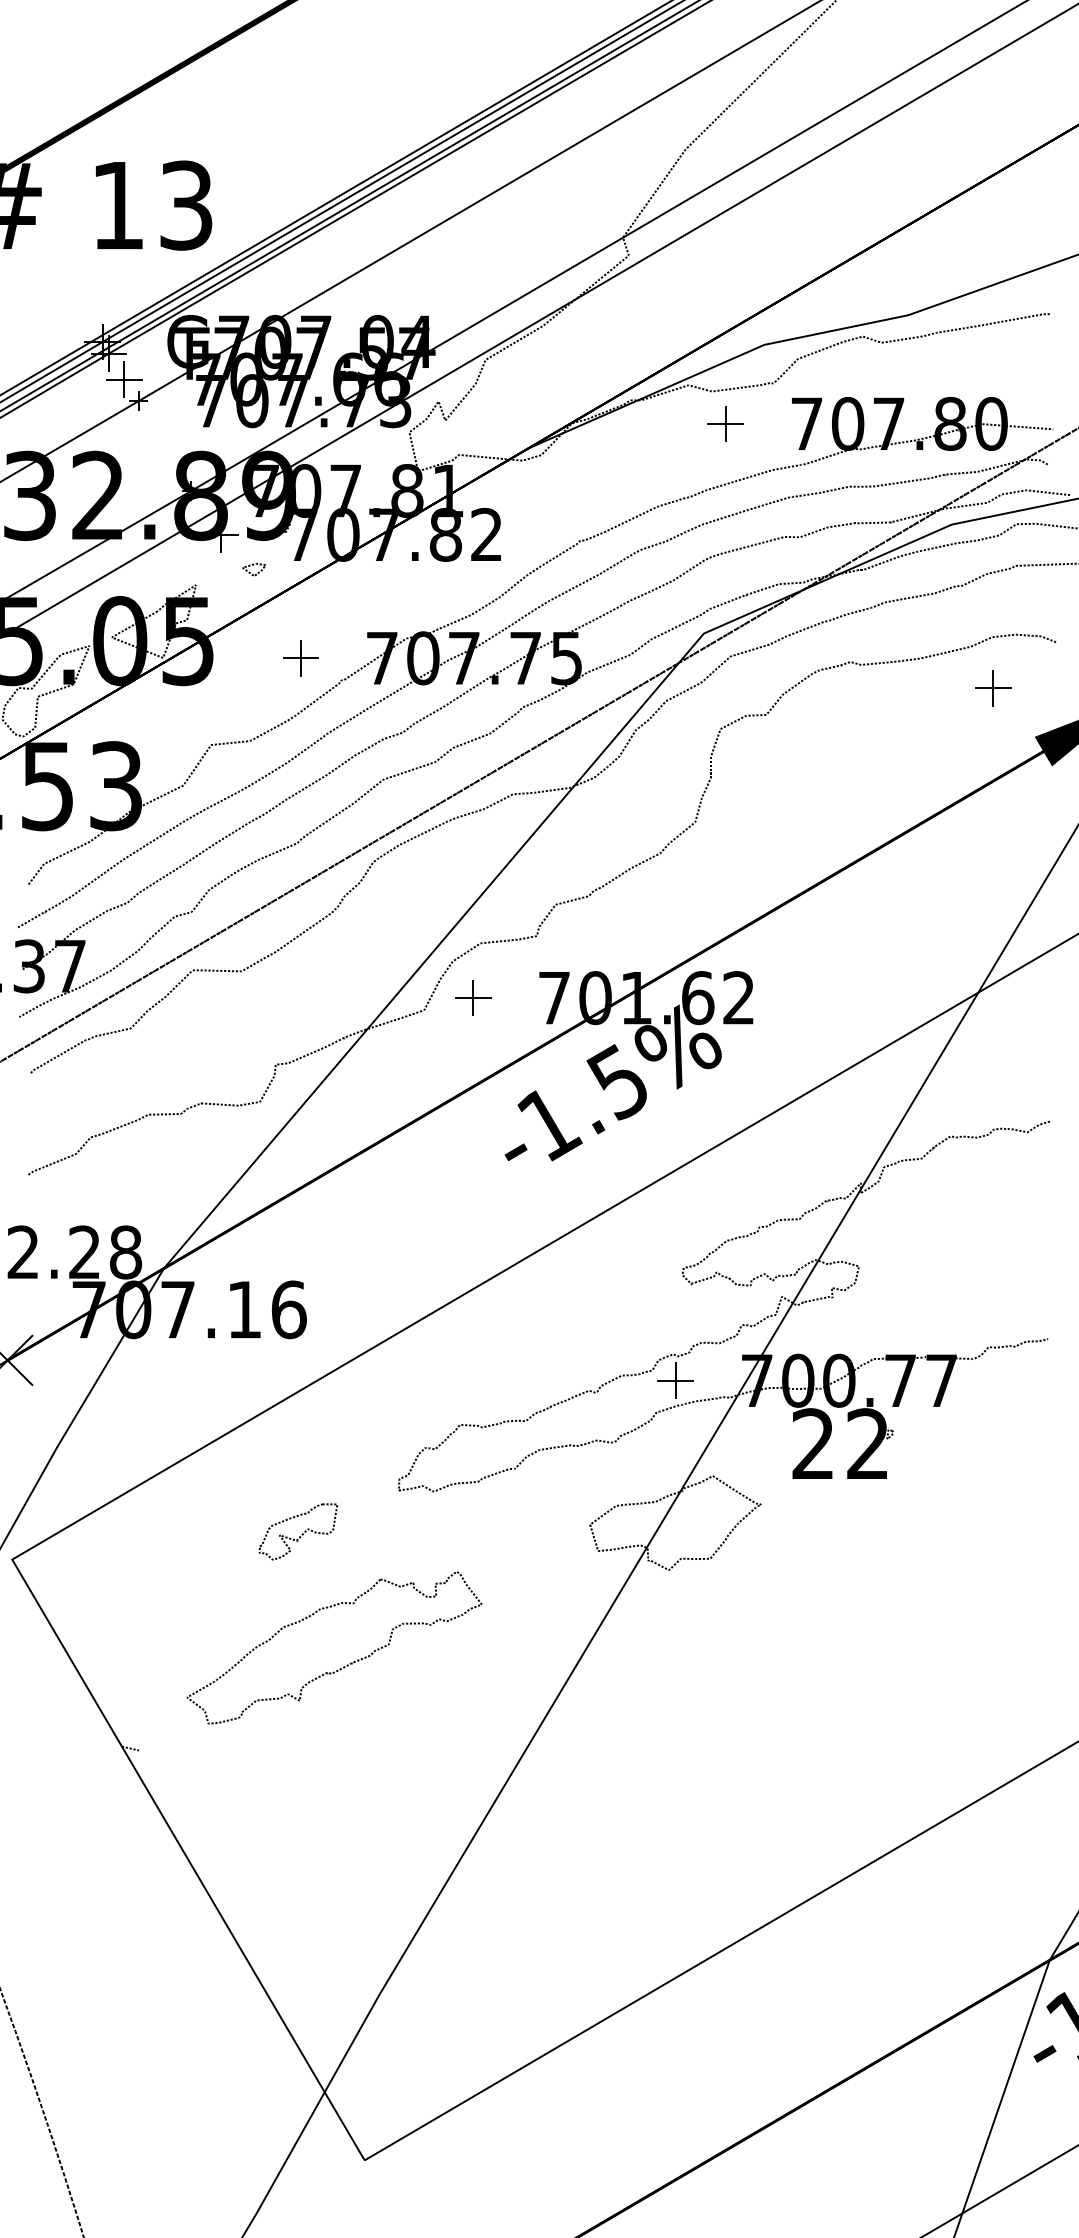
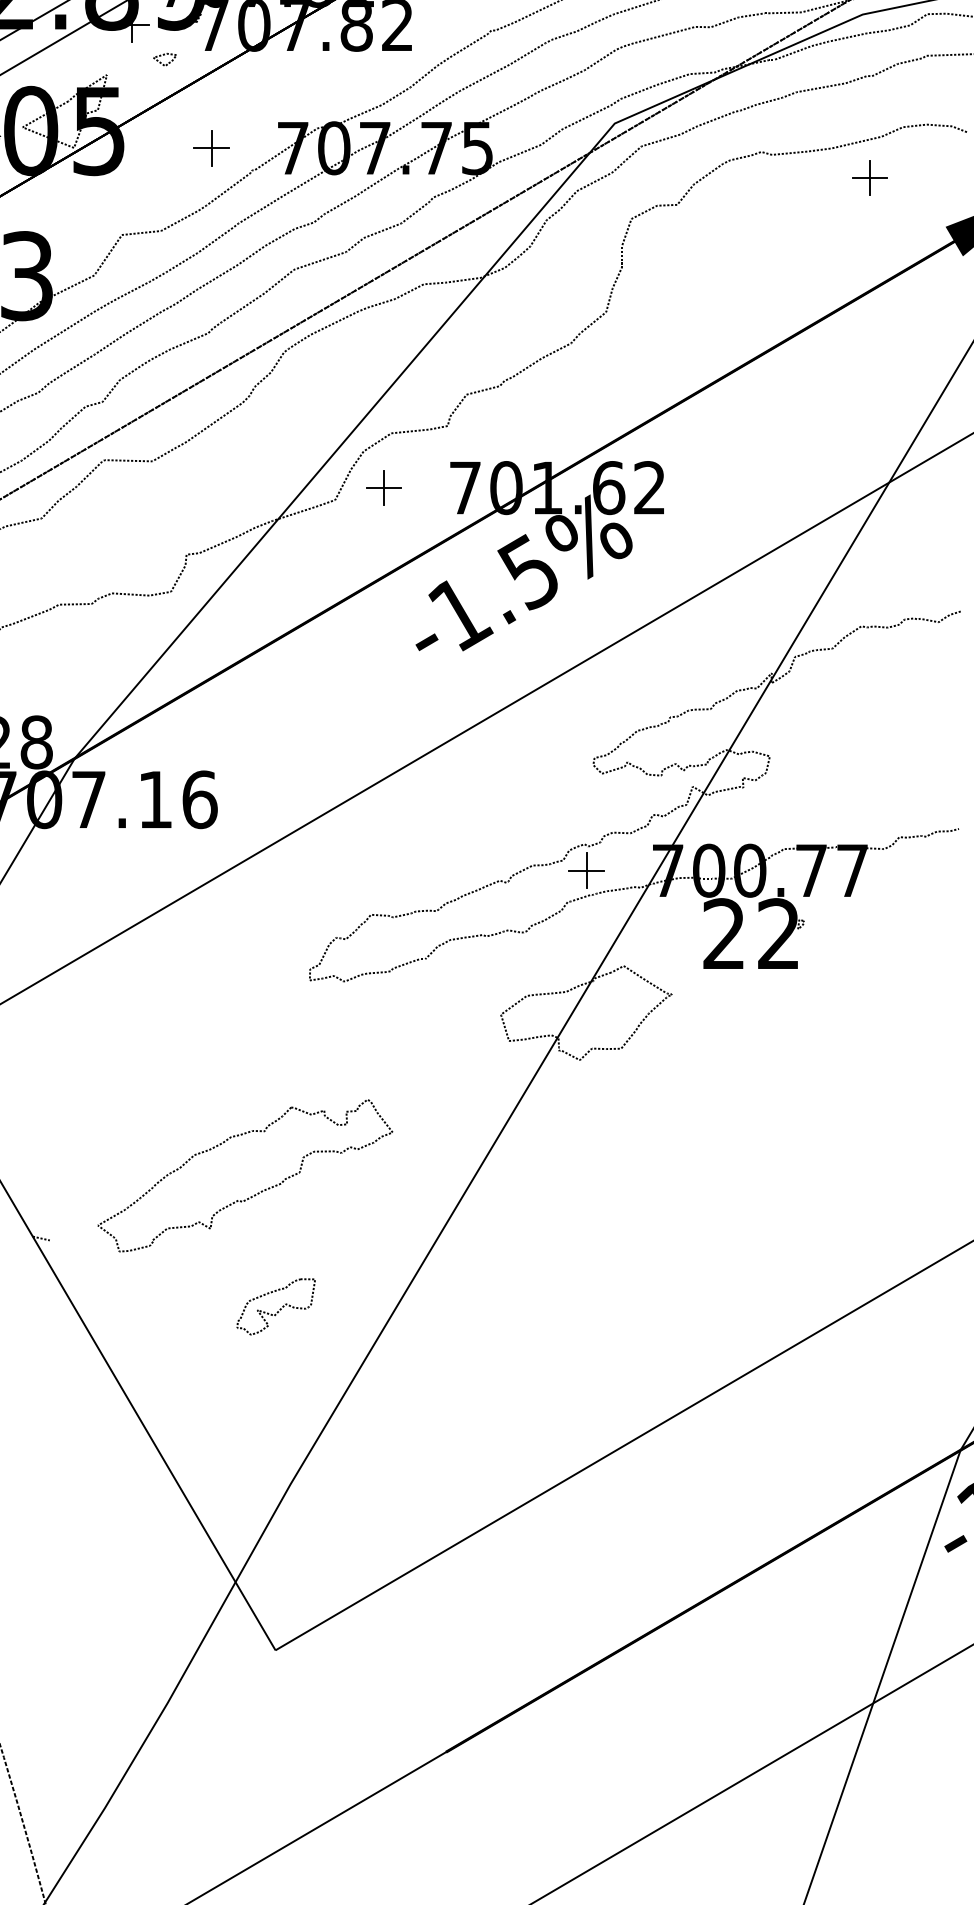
part: (993, 688) -> (870, 178), moved
part: (297, 1531) -> (275, 1306), moved
part: (343, 1666) -> (254, 1194), moved

